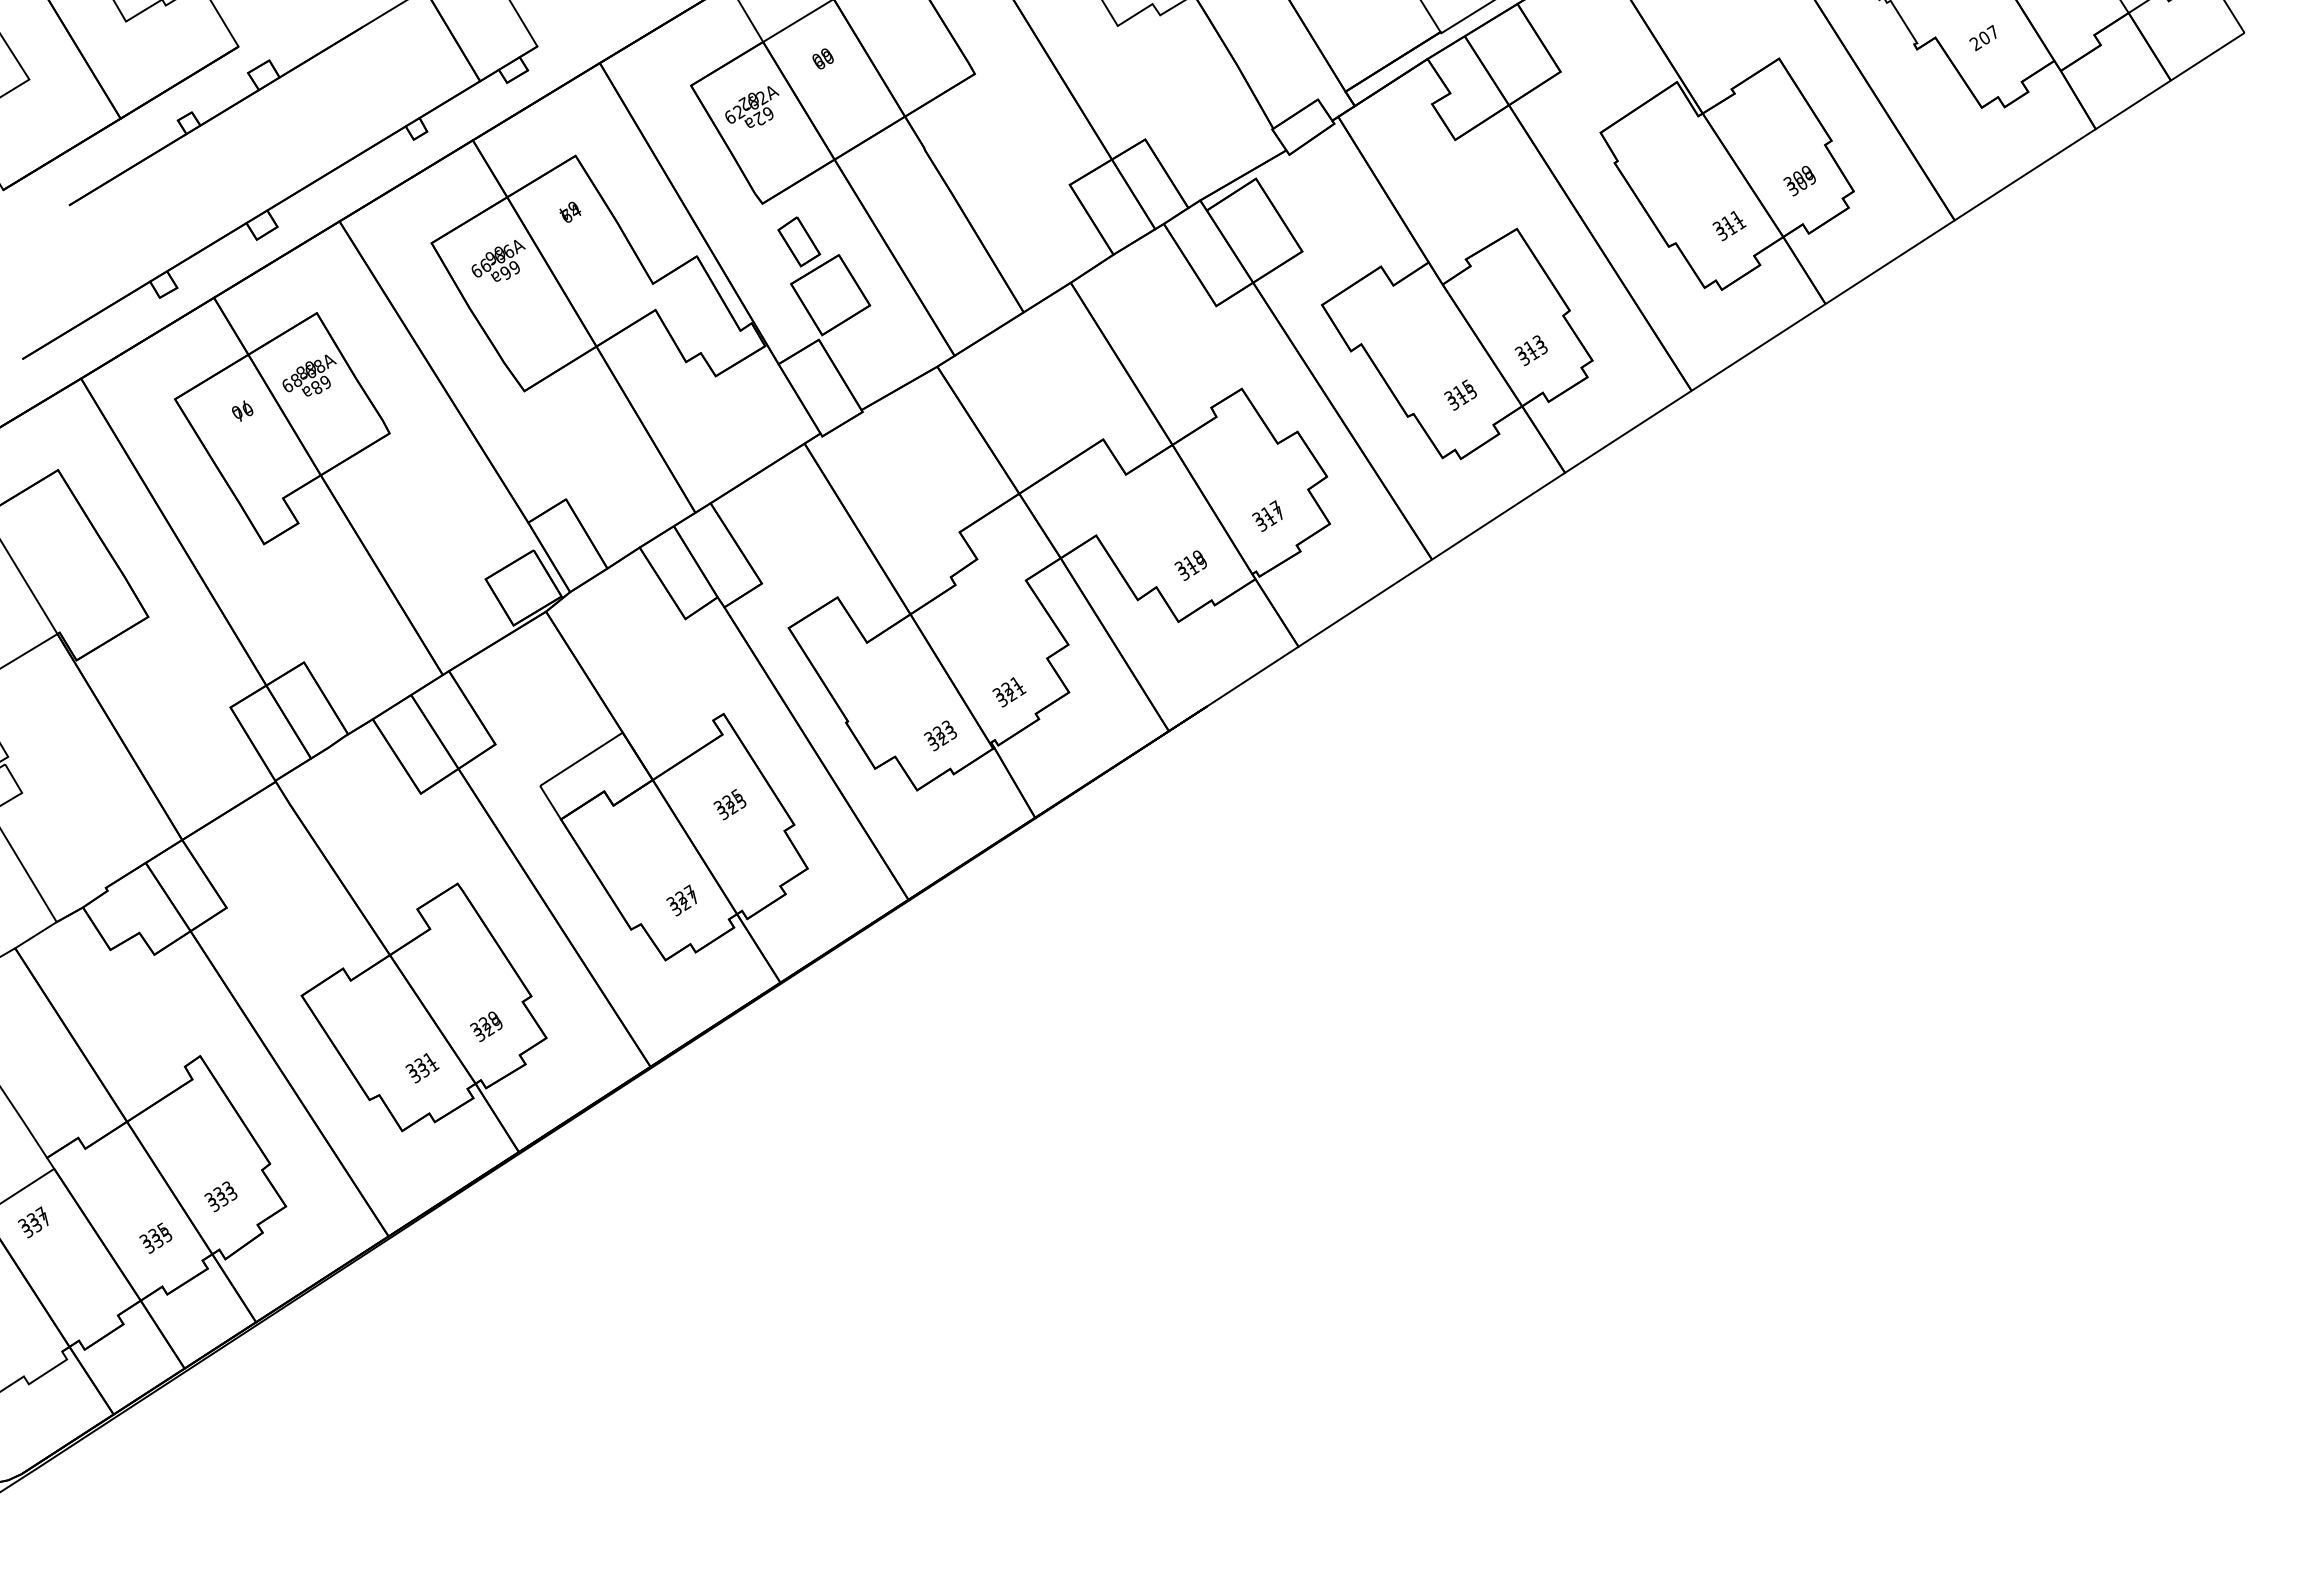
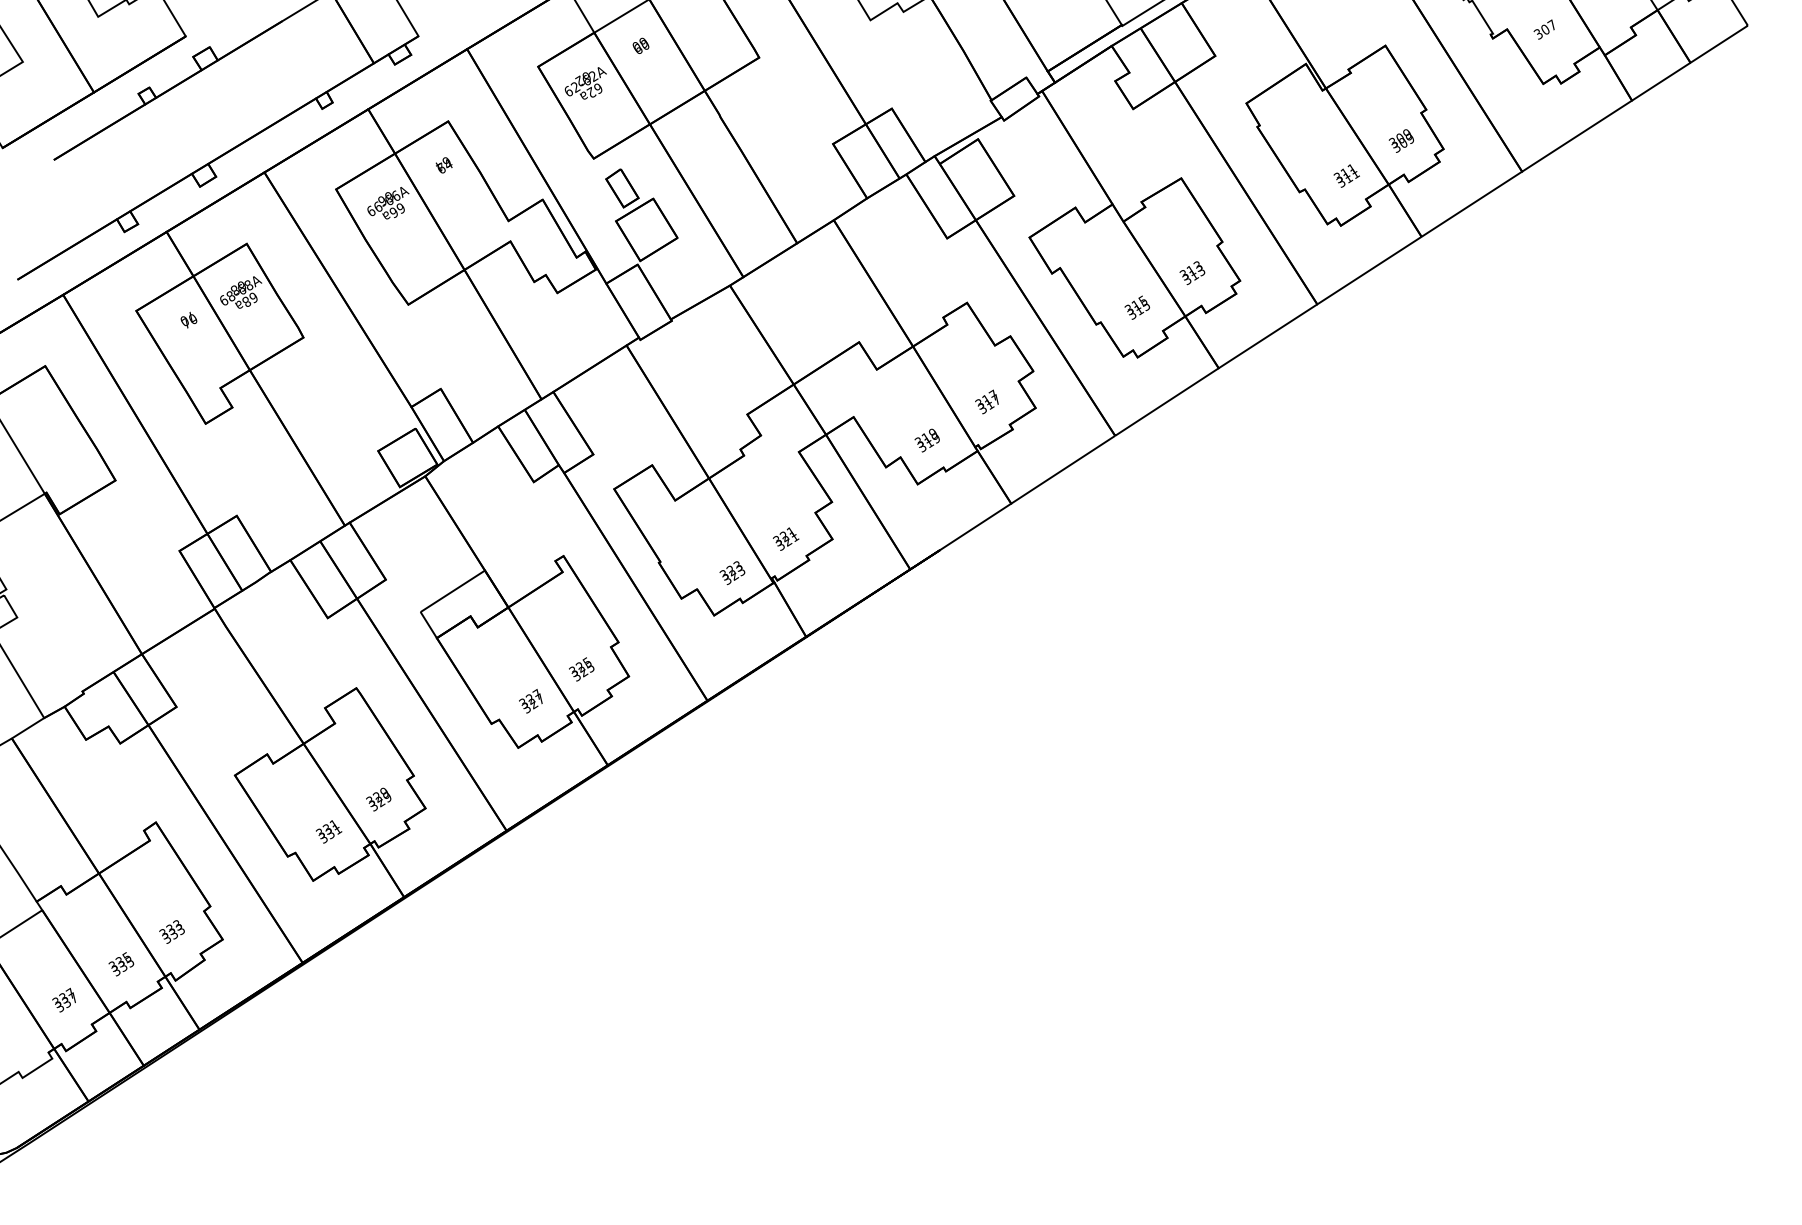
text: (1975, 44) -> (1538, 34), 207 -> 307
text: (729, 804) -> (581, 669), moved
text: (33, 1222) -> (64, 1000), moved

